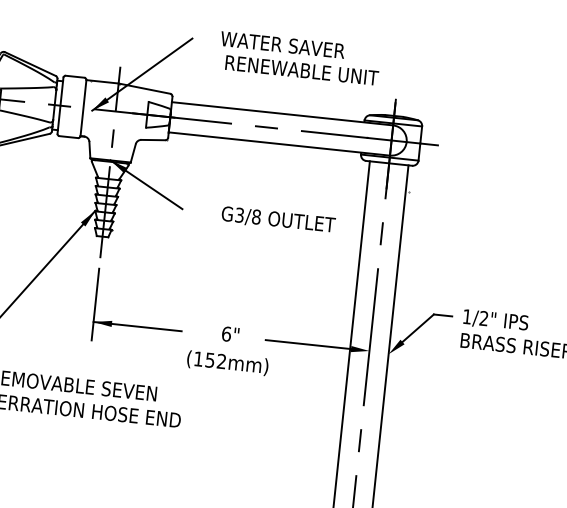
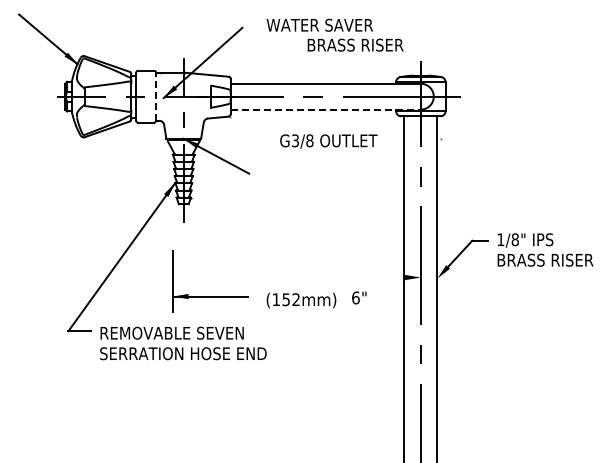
text: (302, 69) -> (338, 44), RENEWABLE UNIT -> BRASS RISER
line: (83, 107) -> (156, 96), solid -> dashed
line: (280, 143) -> (326, 109), solid -> dashed
text: (278, 220) -> (328, 141), moved
text: (483, 318) -> (514, 239), 1/2" -> 1/8"
part: (137, 326) -> (210, 296), moved
text: (230, 334) -> (359, 297), moved
line: (308, 344) -> (368, 277), removed

